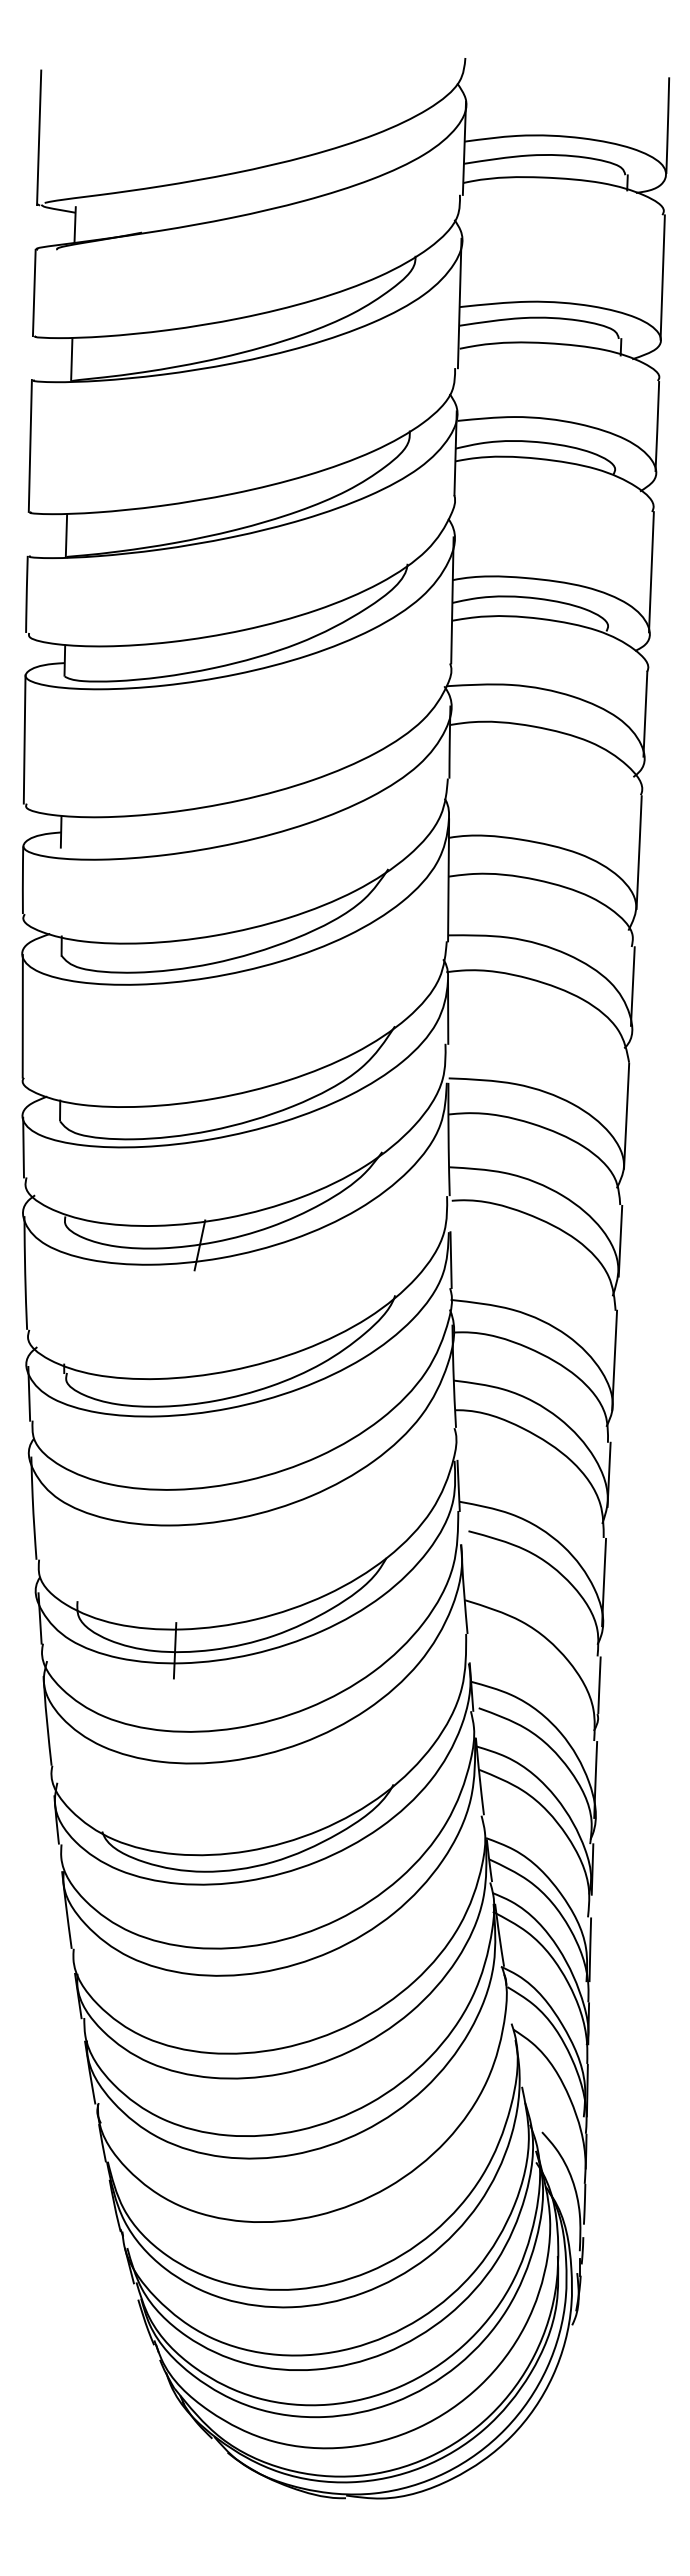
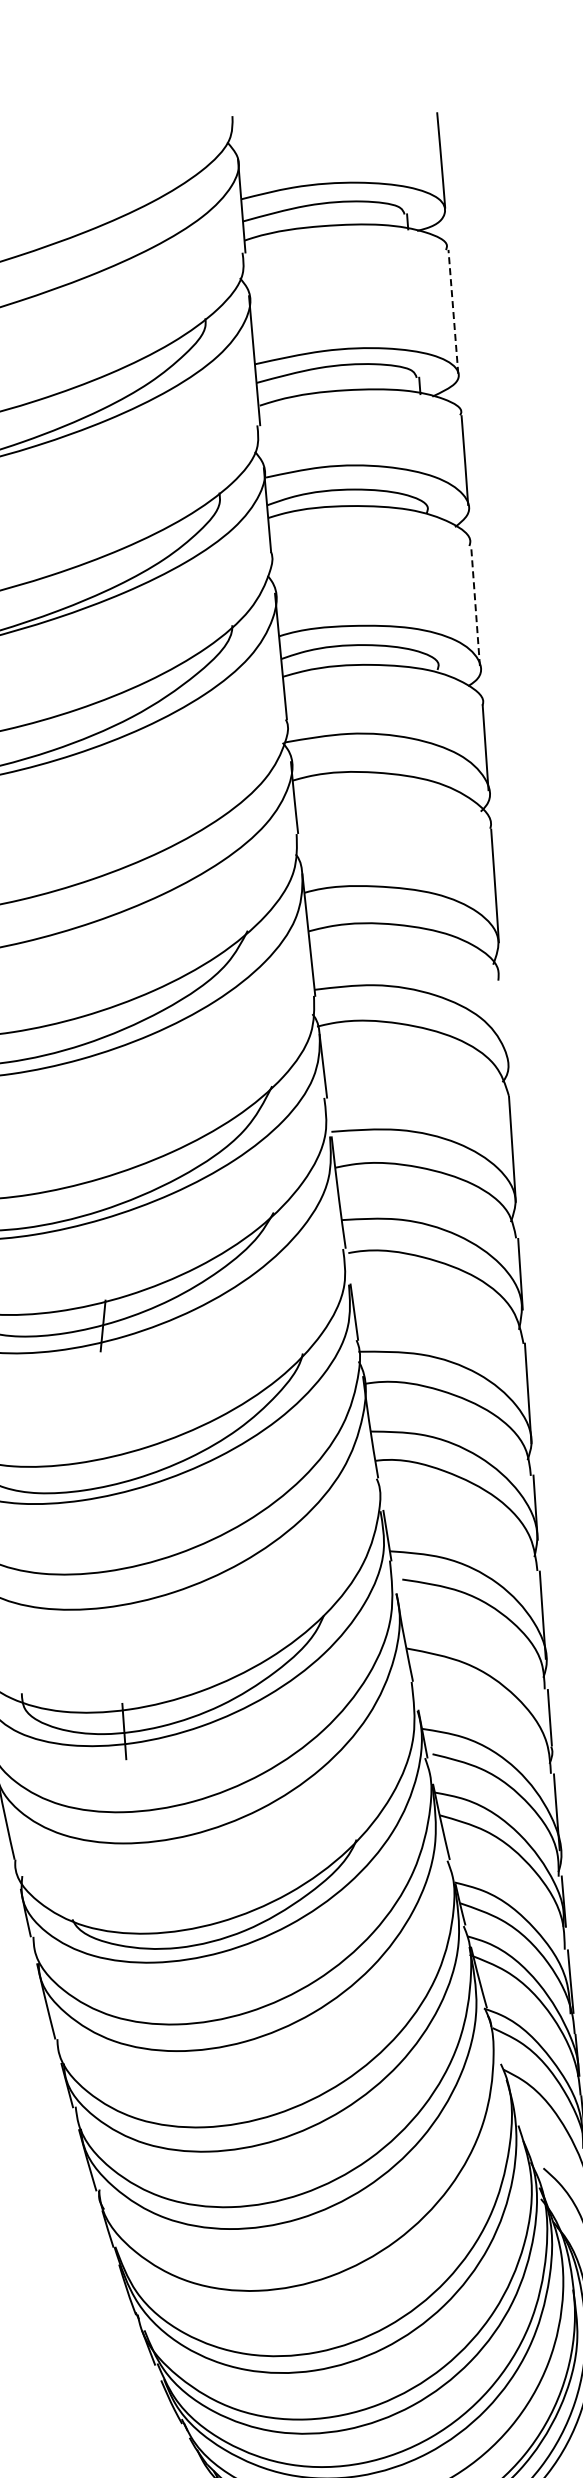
line: (662, 276) -> (453, 310), solid -> dashed
line: (651, 571) -> (475, 605), solid -> dashed
line: (632, 986) -> (503, 1019), removed

